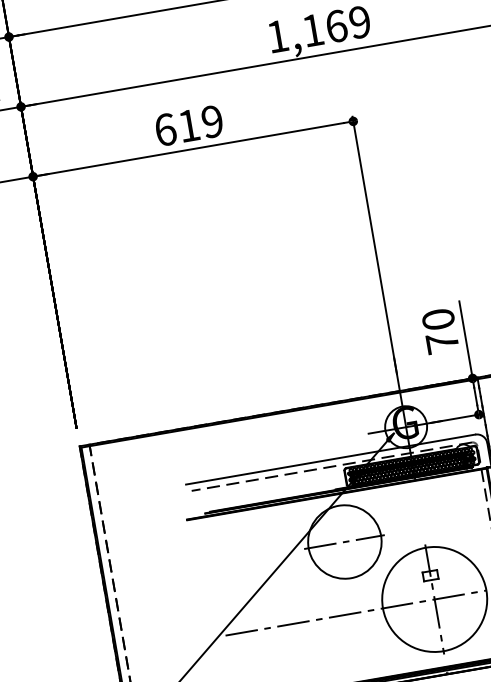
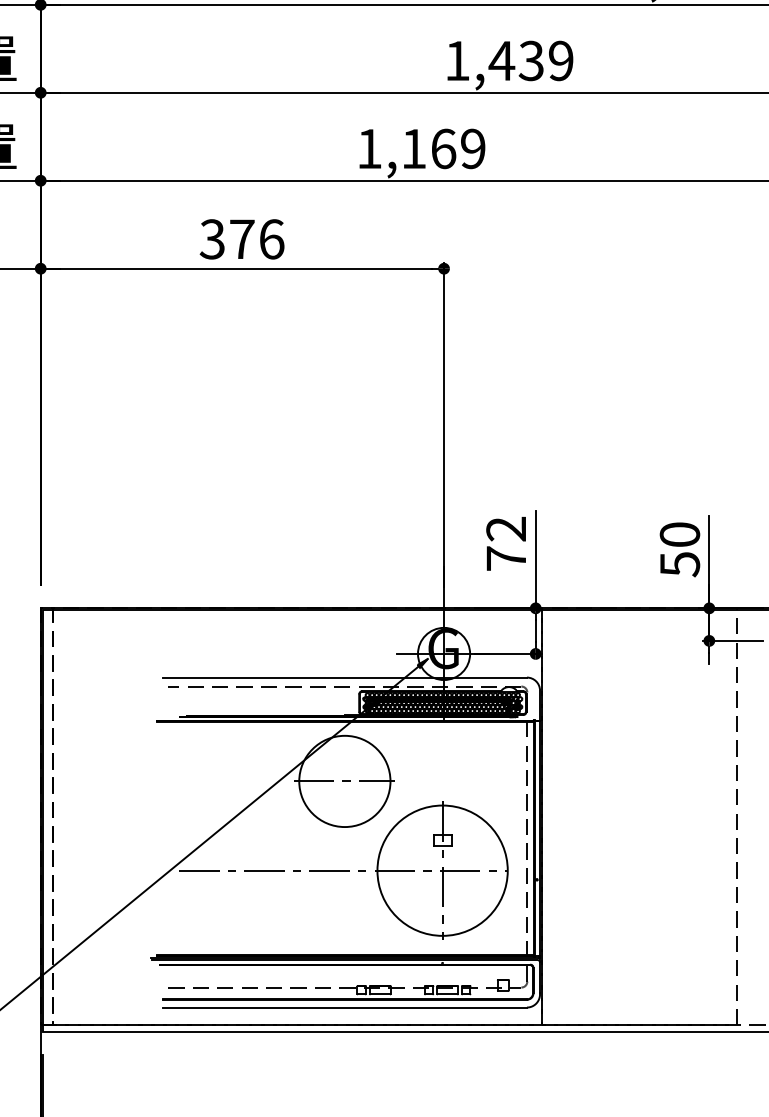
text: (188, 125) -> (241, 239), 619 -> 376
text: (438, 319) -> (506, 528), 70 -> 72

